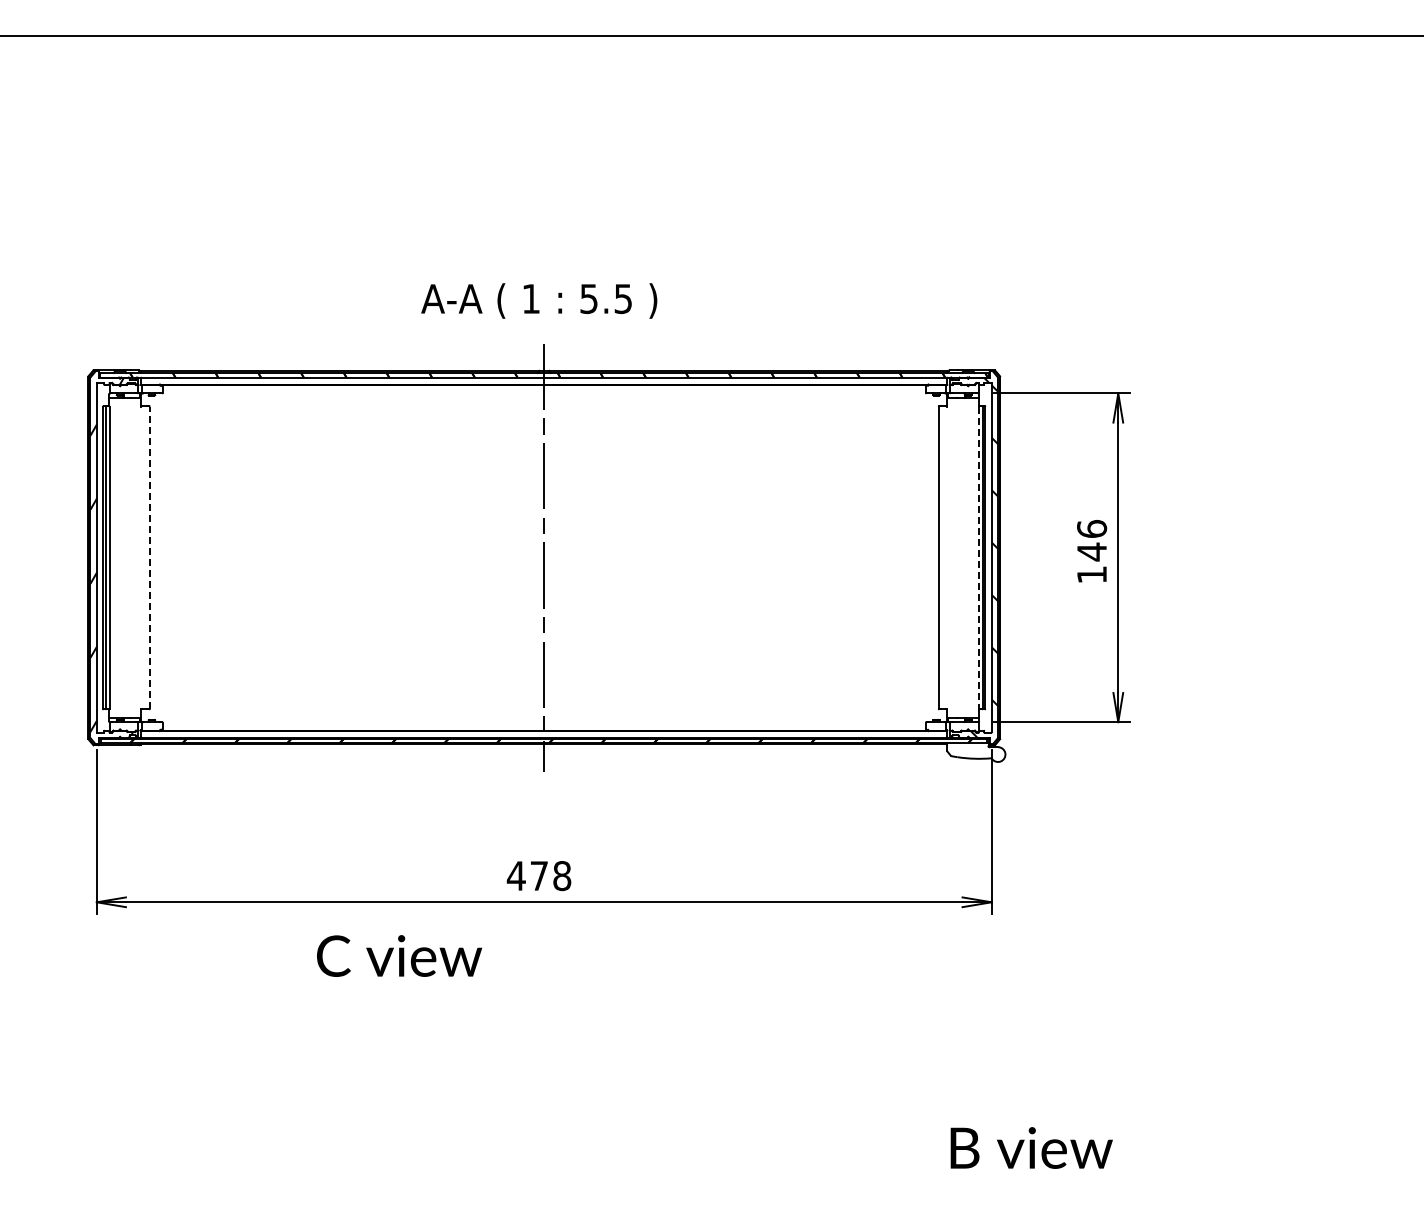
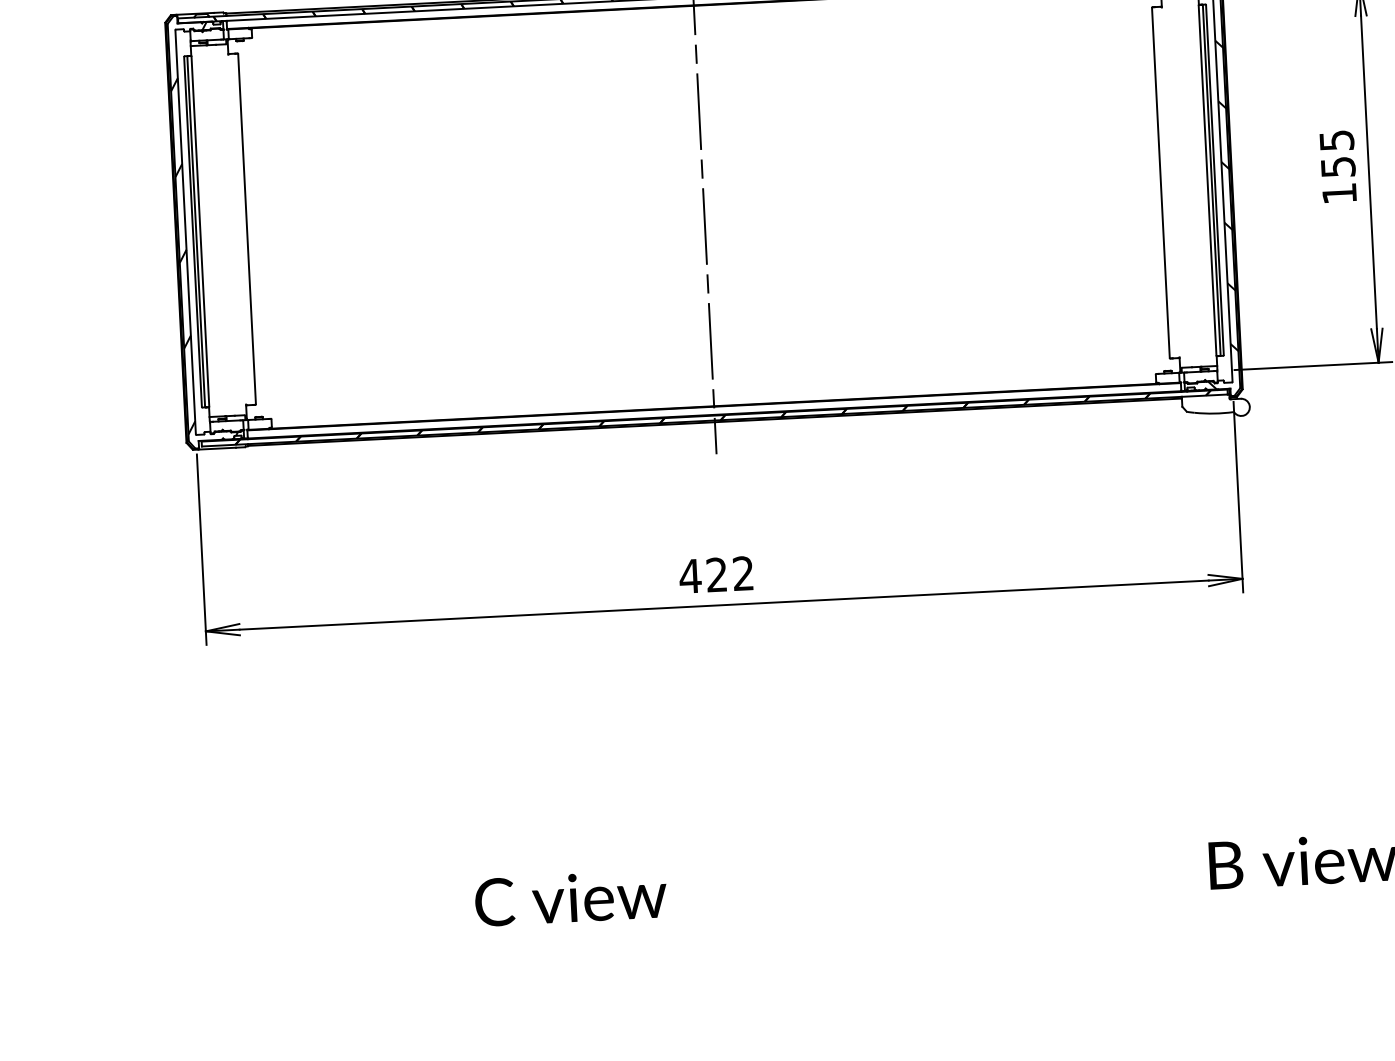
text: (1092, 540) -> (1338, 153), 146 -> 155
line: (149, 557) -> (246, 228), dashed -> solid
line: (978, 557) -> (1207, 180), dashed -> solid
text: (550, 876) -> (729, 574), 478 -> 422
text: (399, 955) -> (570, 897), moved

